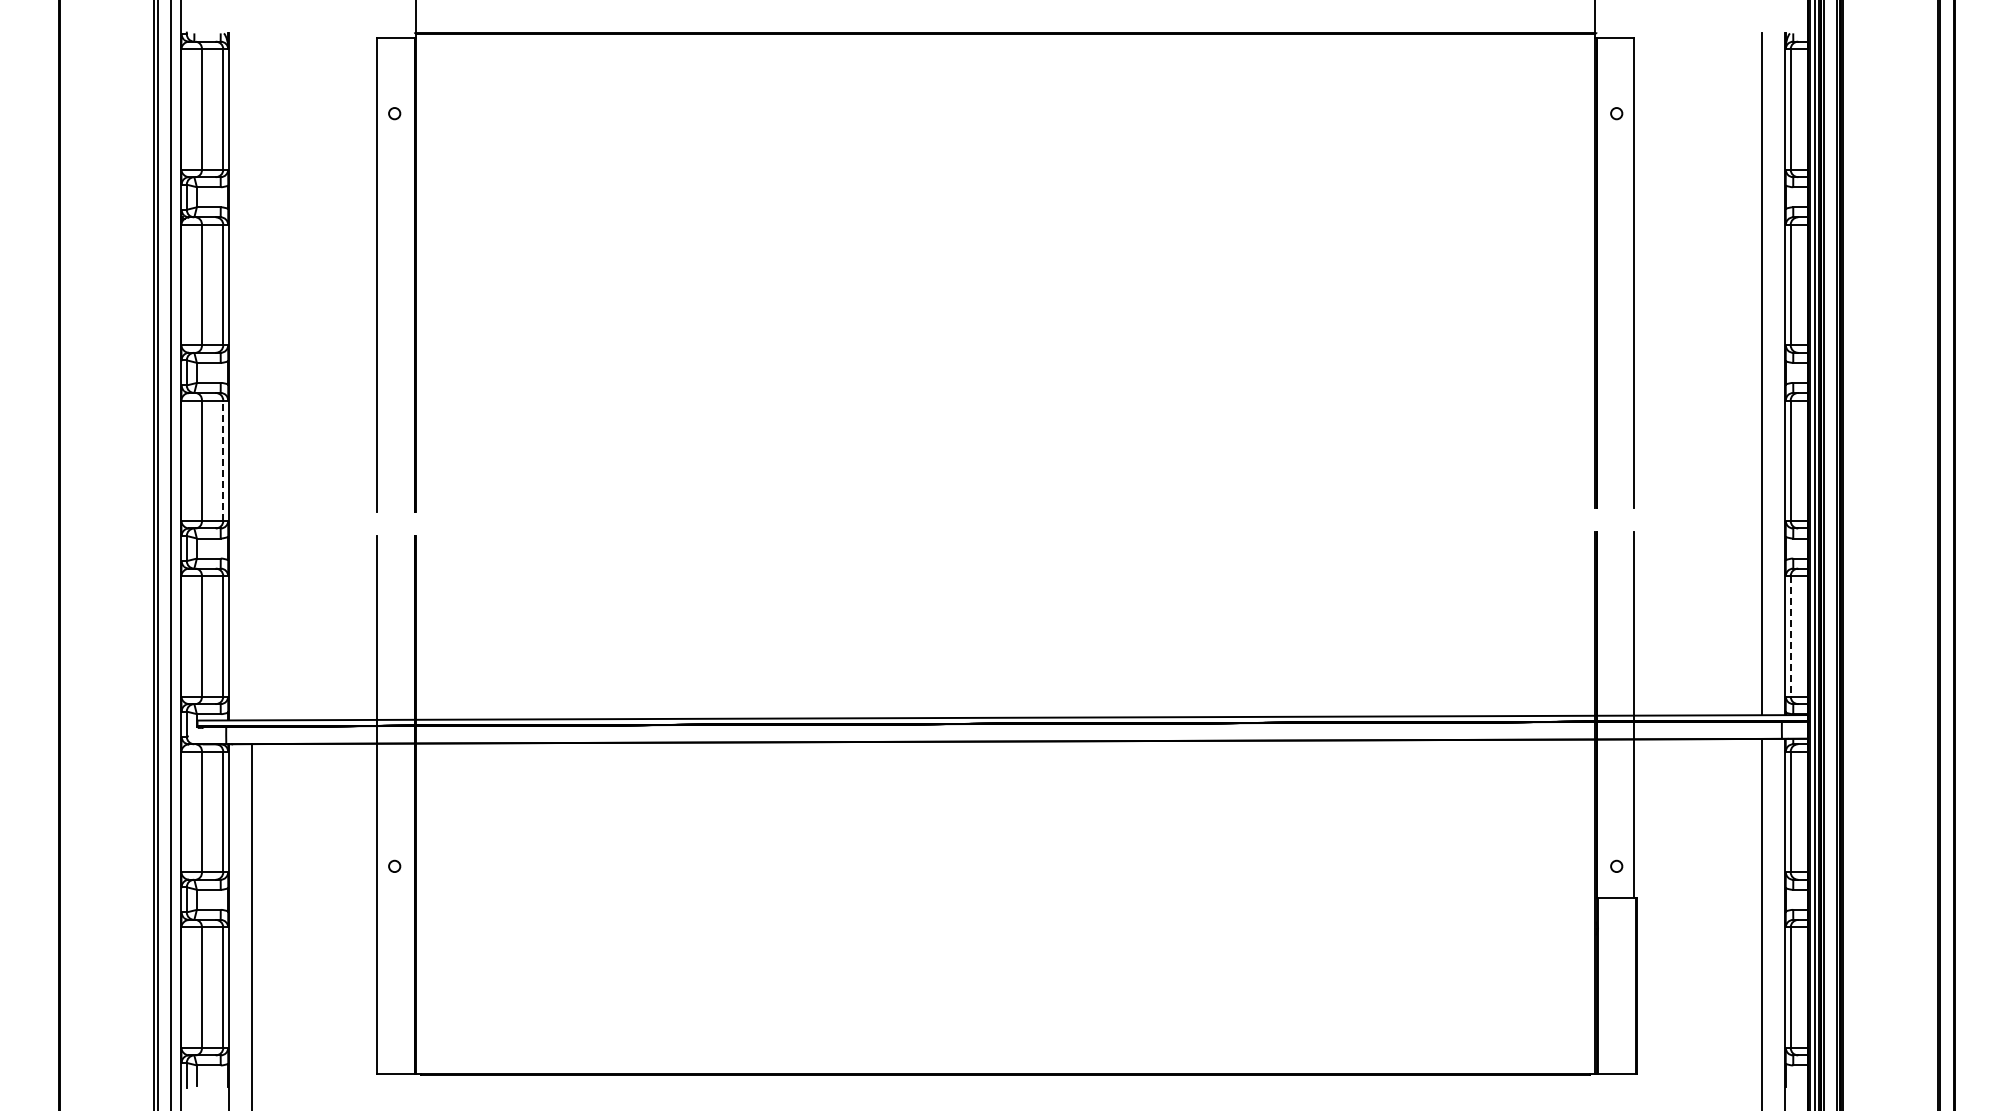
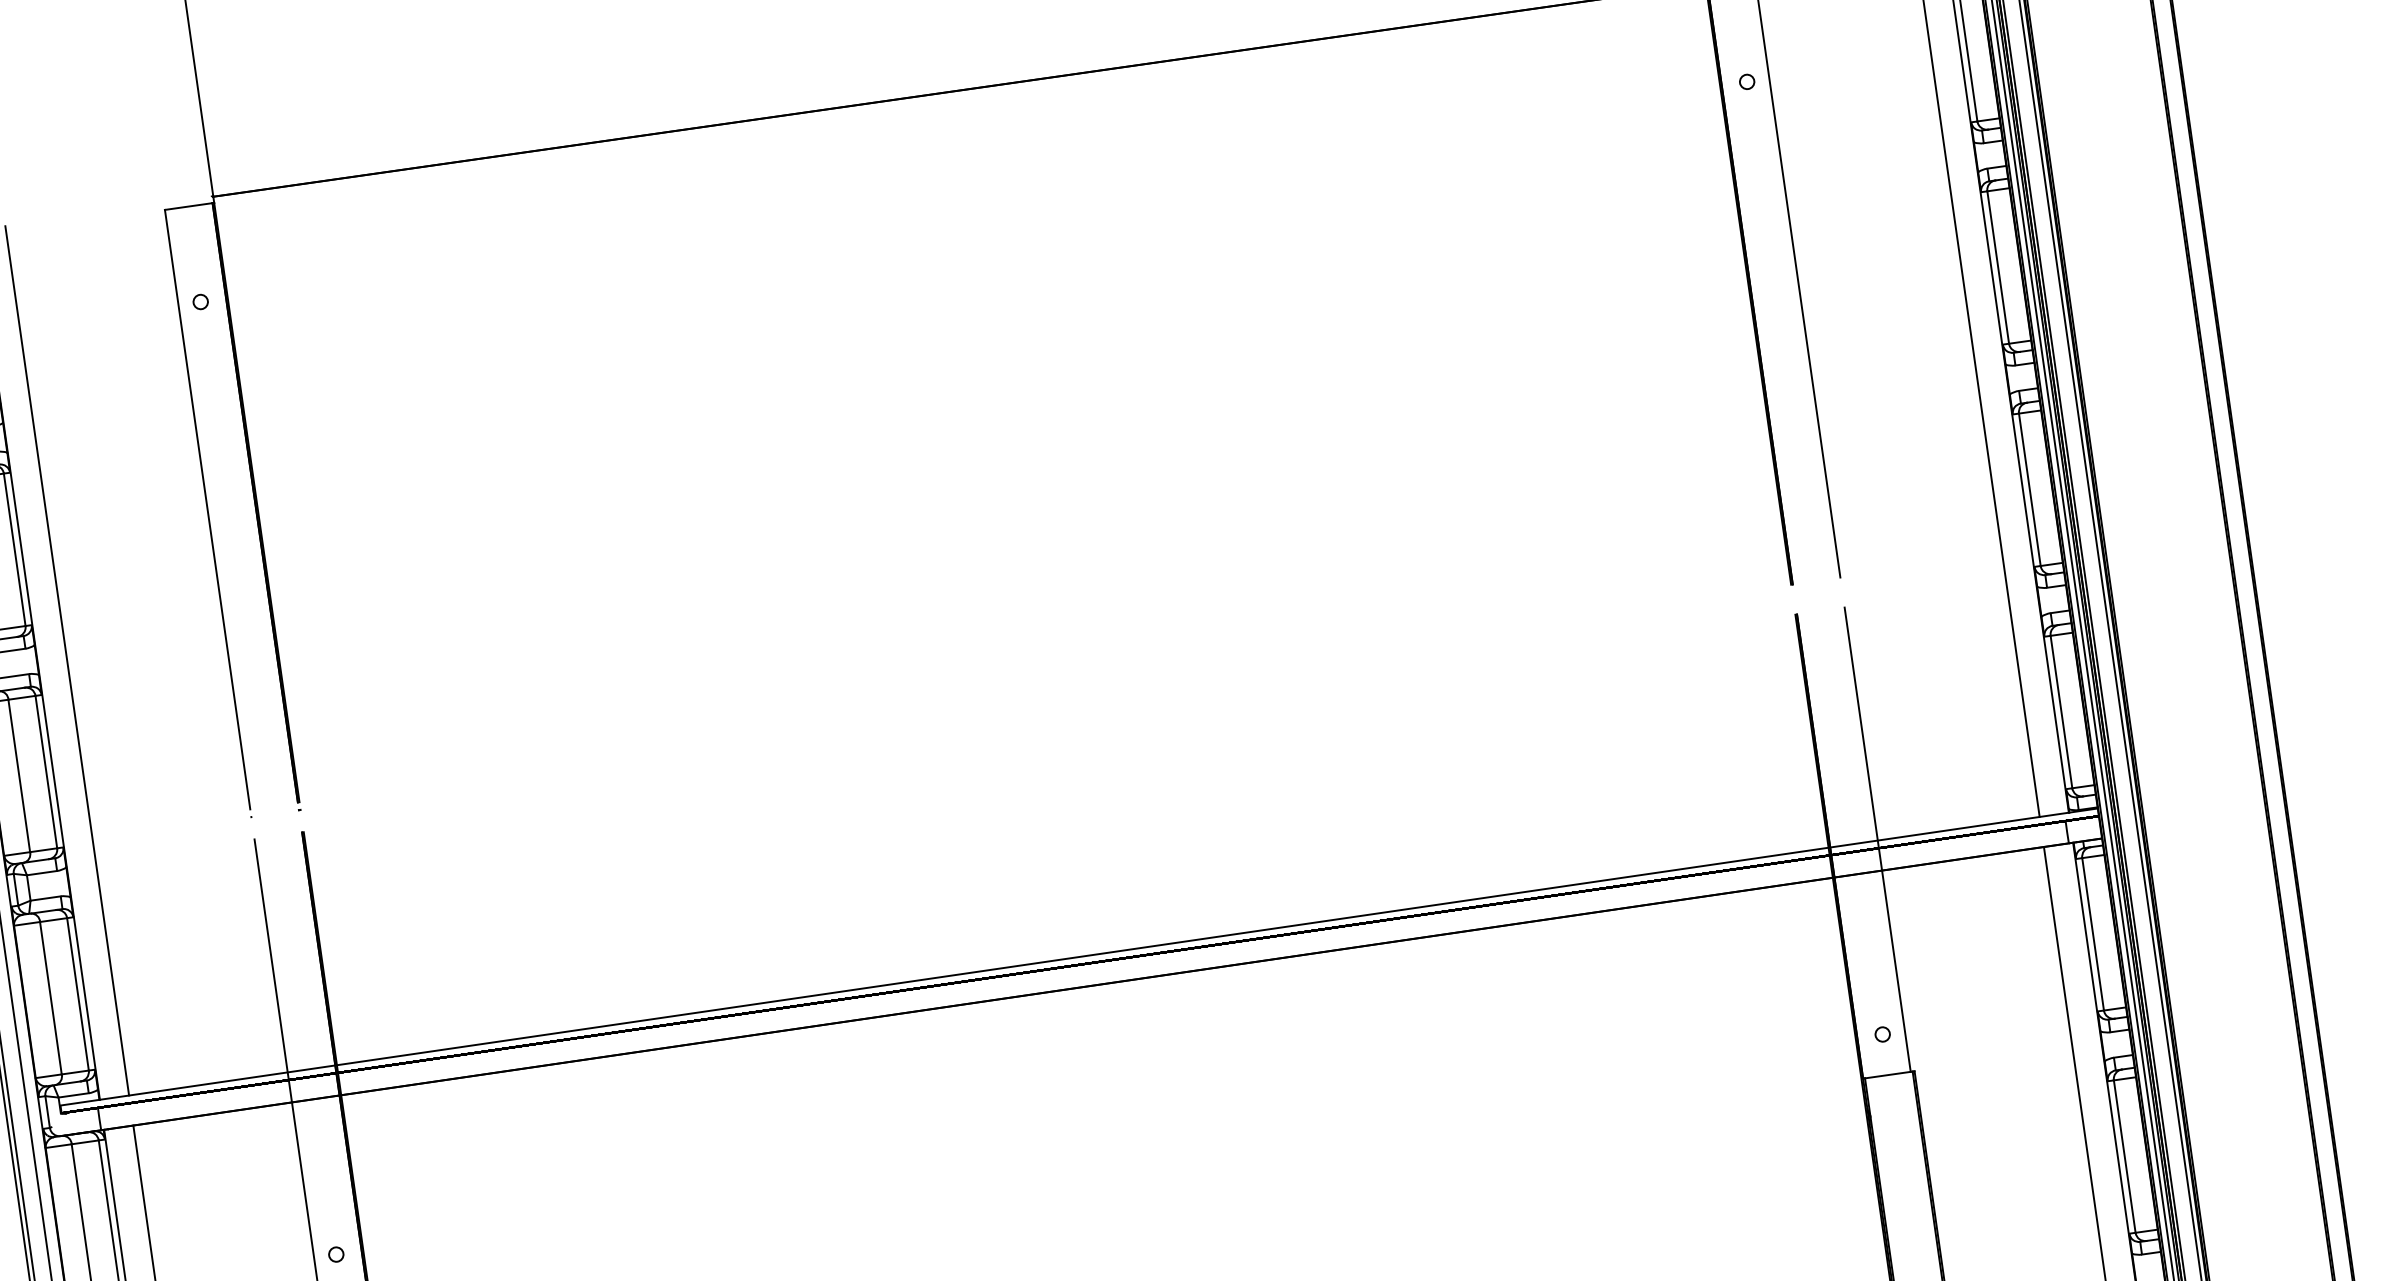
line: (251, 376) -> (66, 660), added
line: (223, 460) -> (46, 771), dashed -> solid
line: (1790, 636) -> (2061, 712), dashed -> solid

